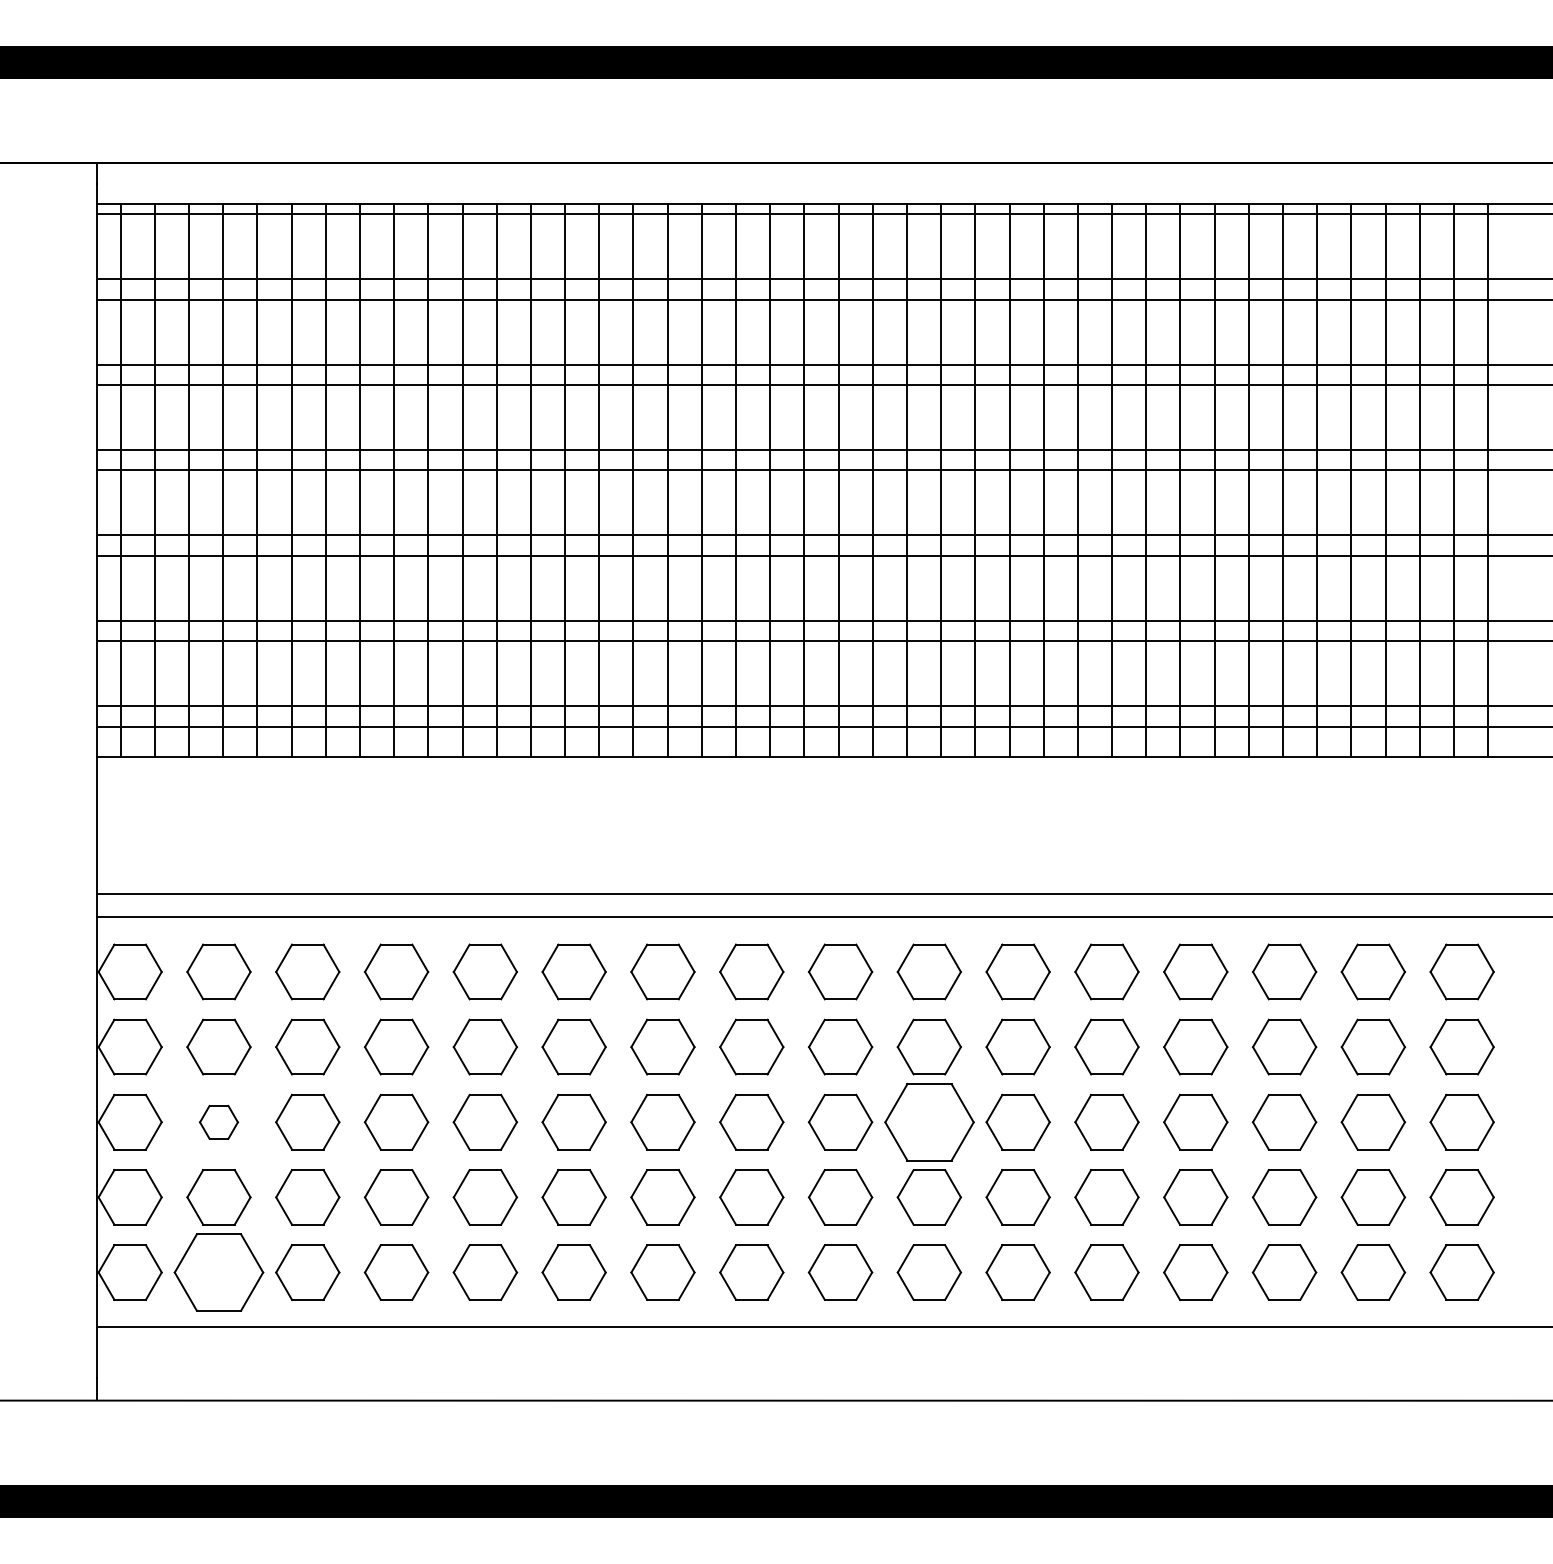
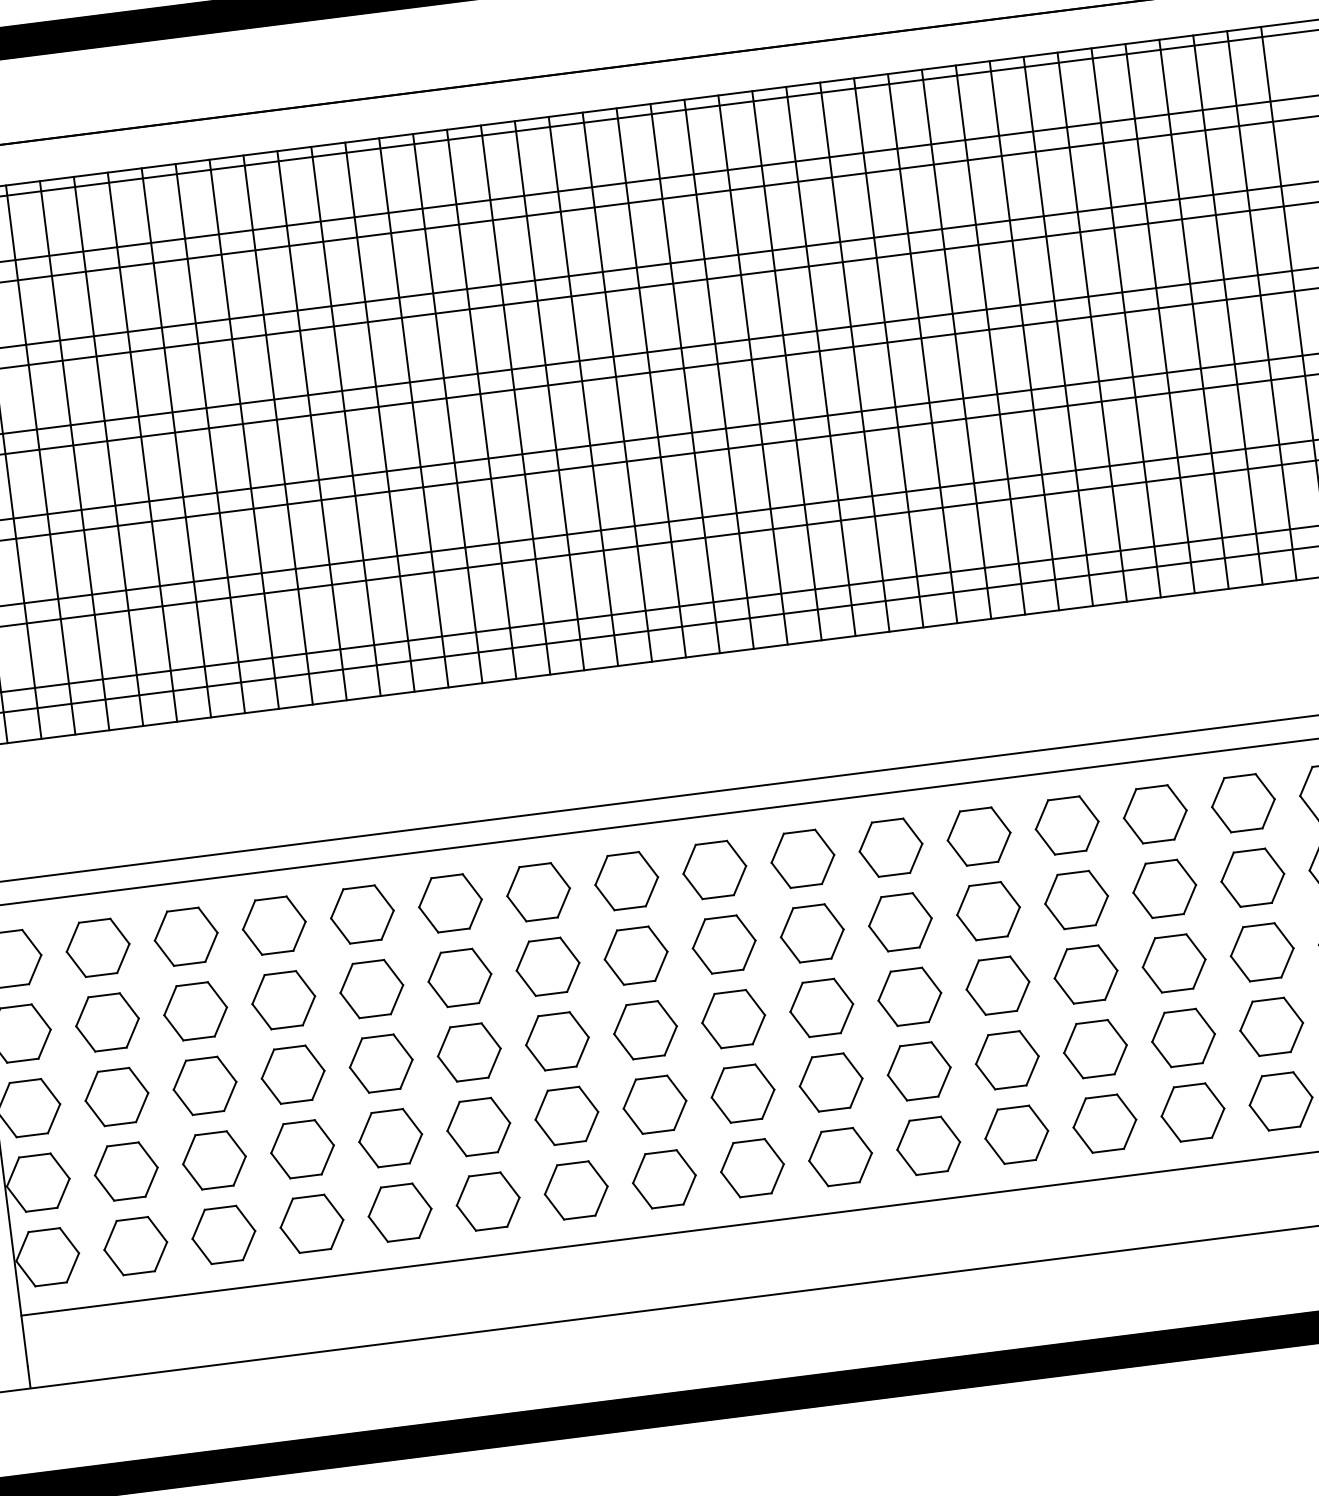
part: (928, 1121) -> (820, 1007), size x0.71
part: (218, 1122) -> (116, 1097), size x1.67
part: (218, 1272) -> (135, 1246), size x0.71

